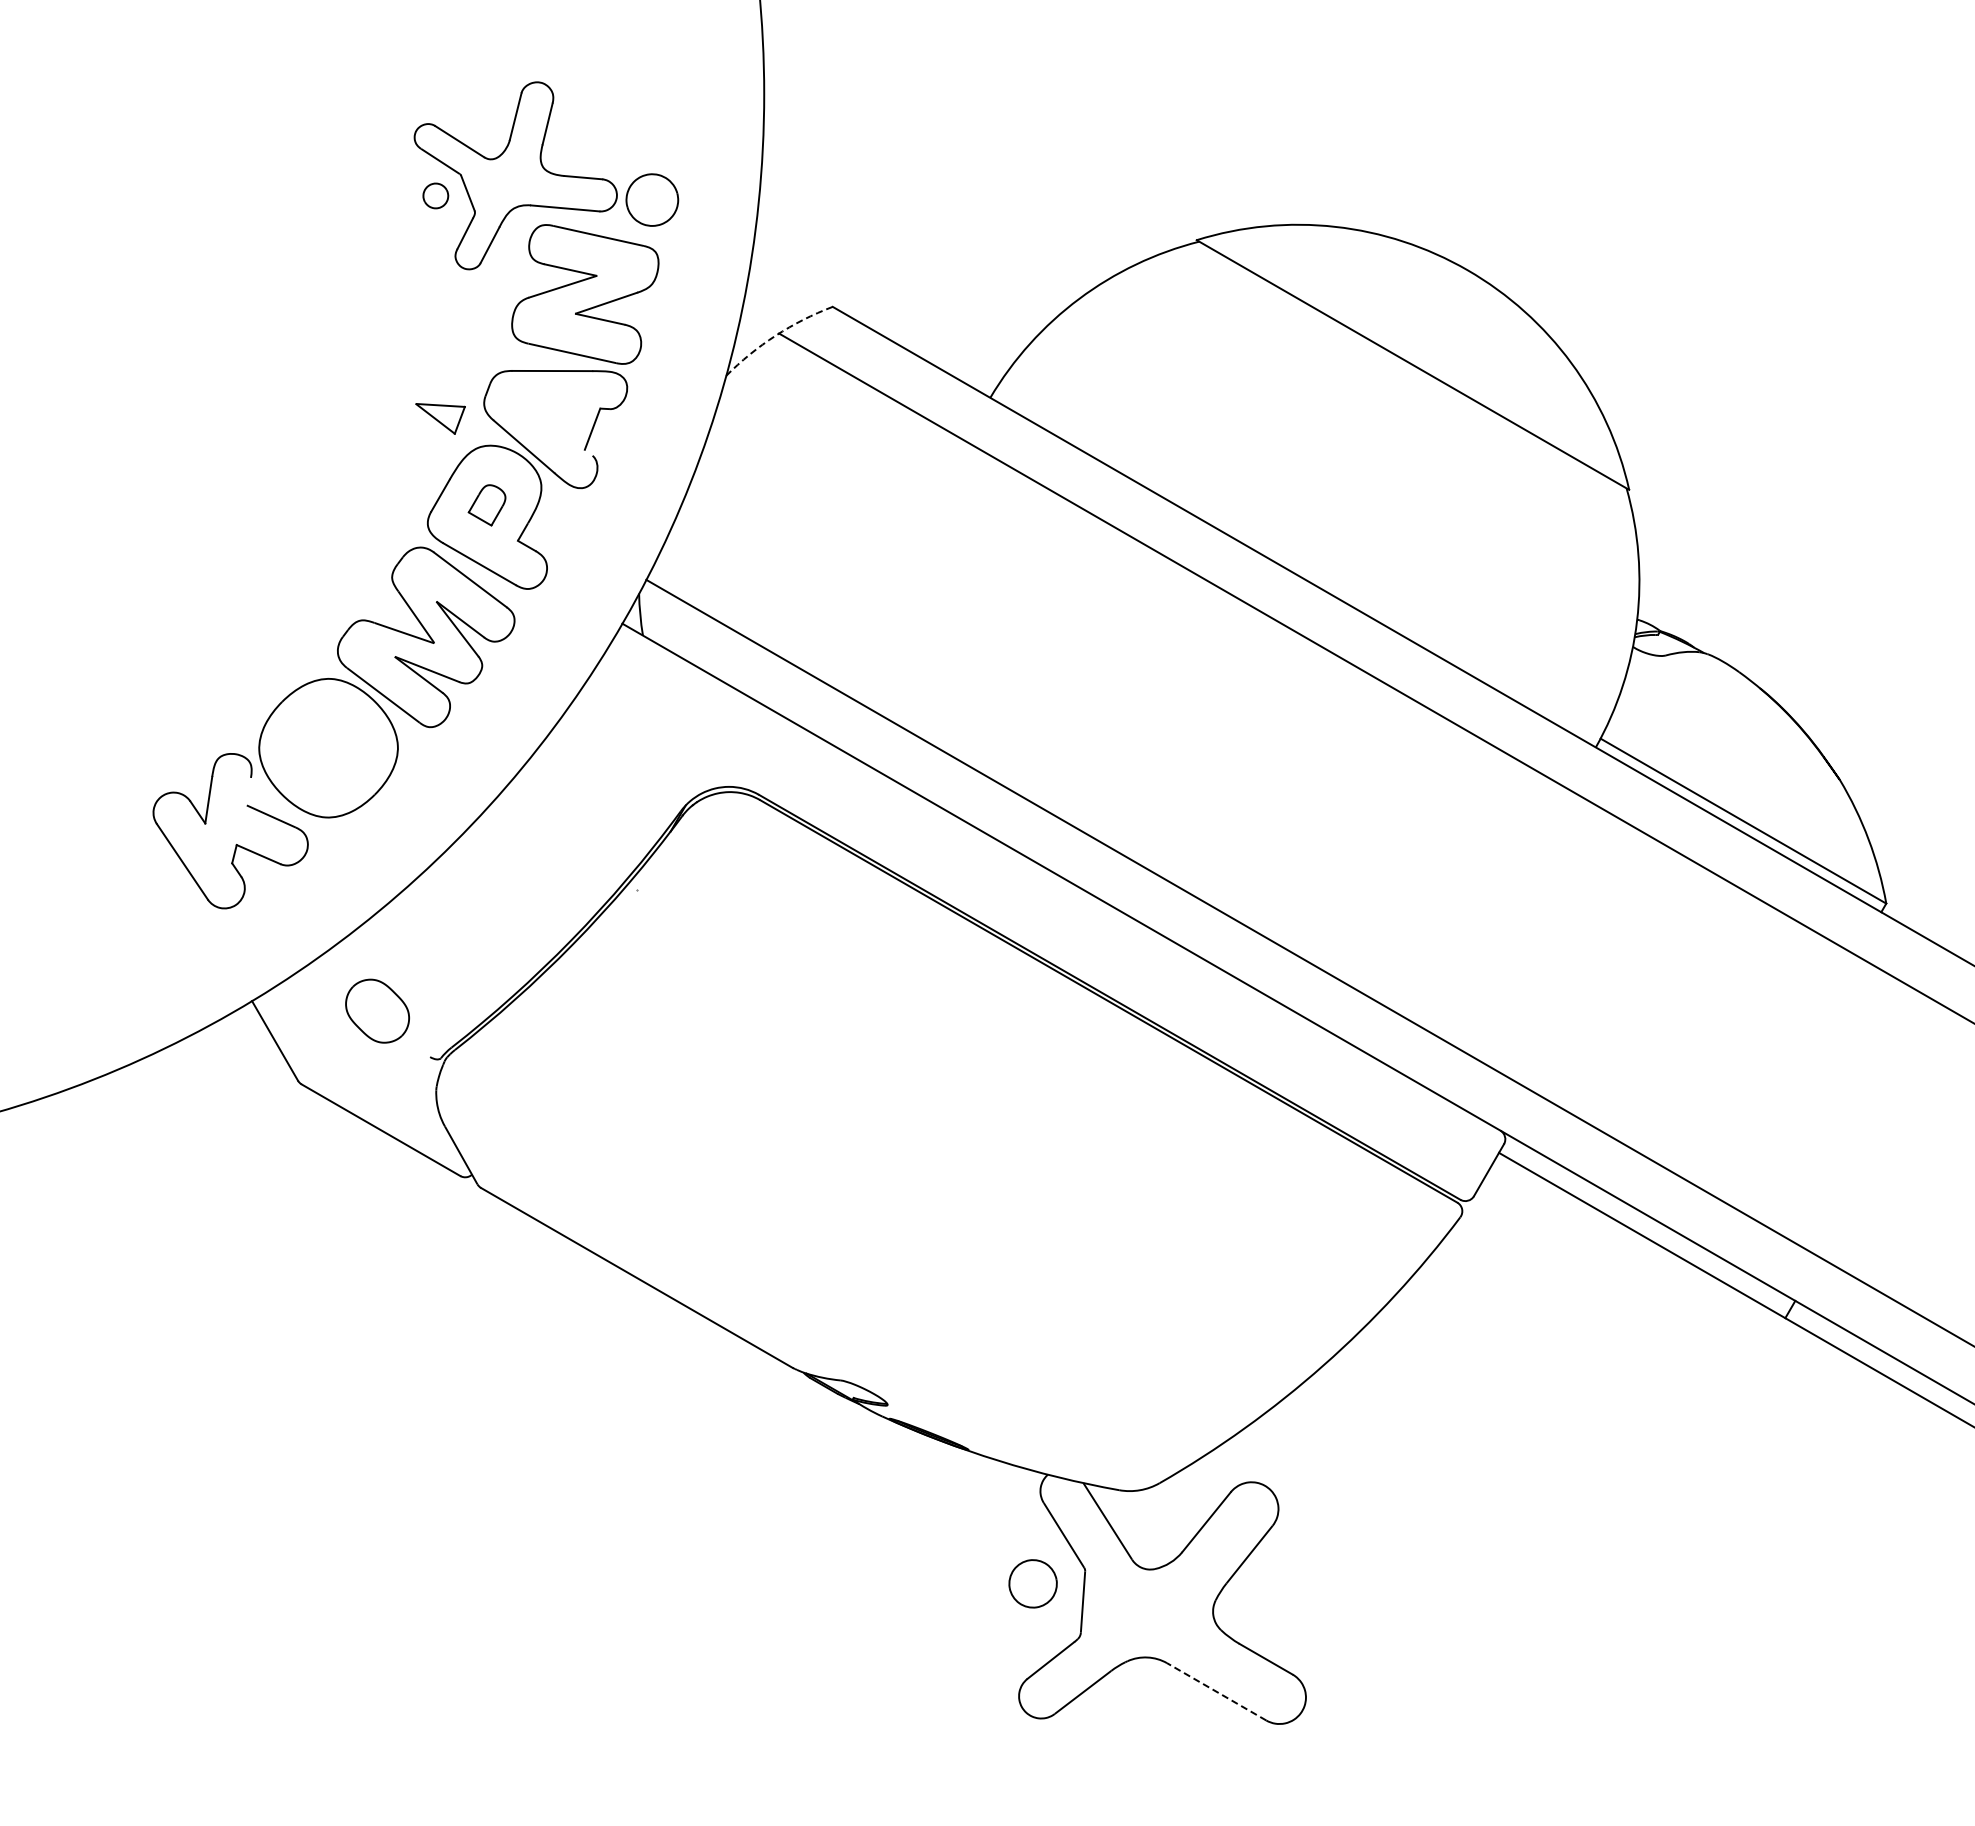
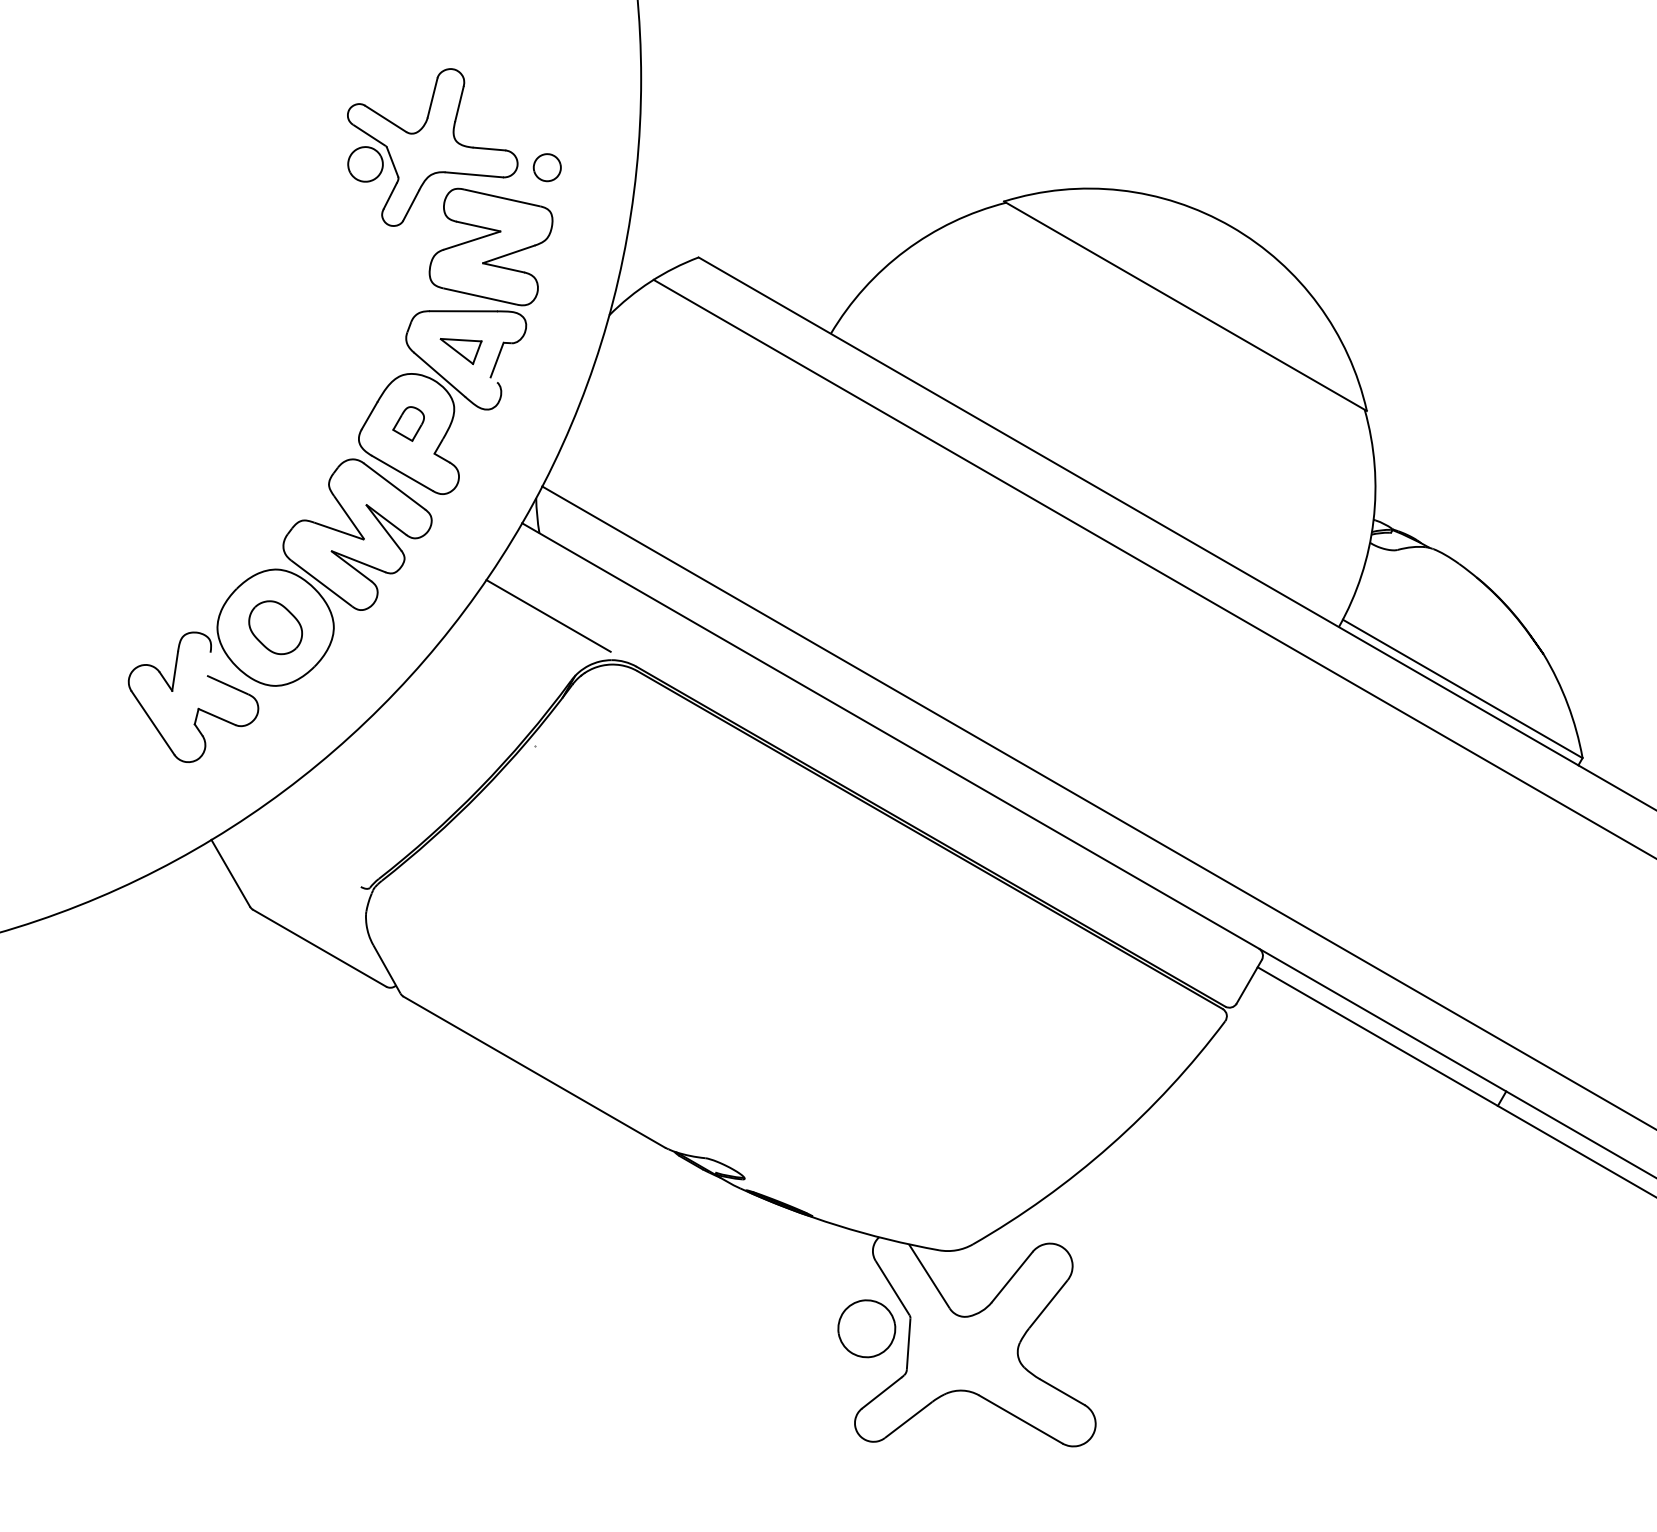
part: (435, 195) -> (365, 164), size x1.67
part: (652, 199) -> (547, 167), size x0.62
arc: (775, 335) -> (650, 281), dashed -> solid
part: (440, 418) -> (461, 351), moved
line: (653, 733) -> (548, 615), added
part: (377, 1010) -> (275, 627), moved
part: (1032, 1583) -> (866, 1328), size x1.43
line: (1216, 1691) -> (1020, 1419), dashed -> solid

